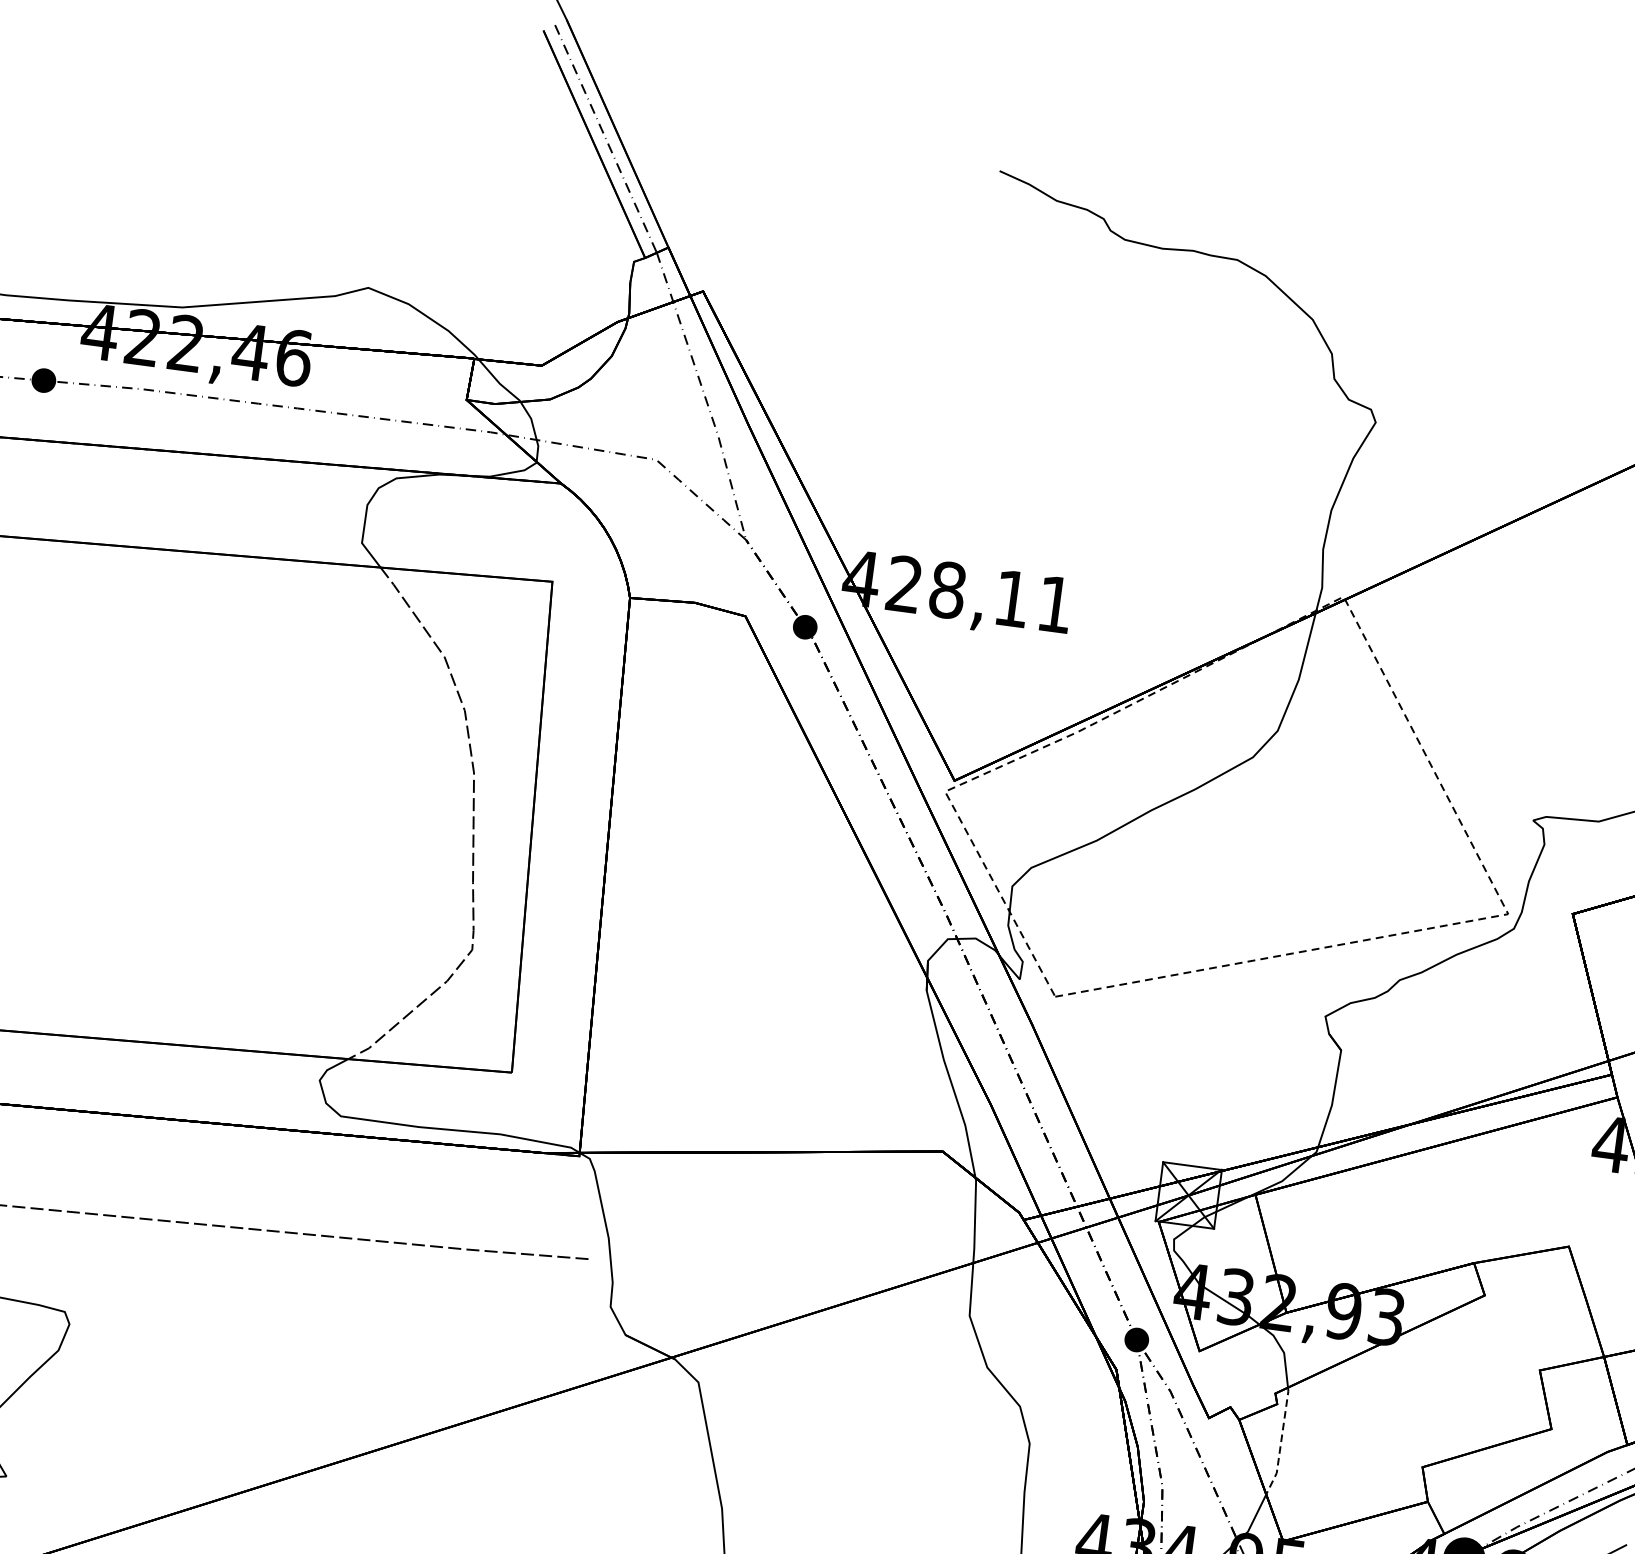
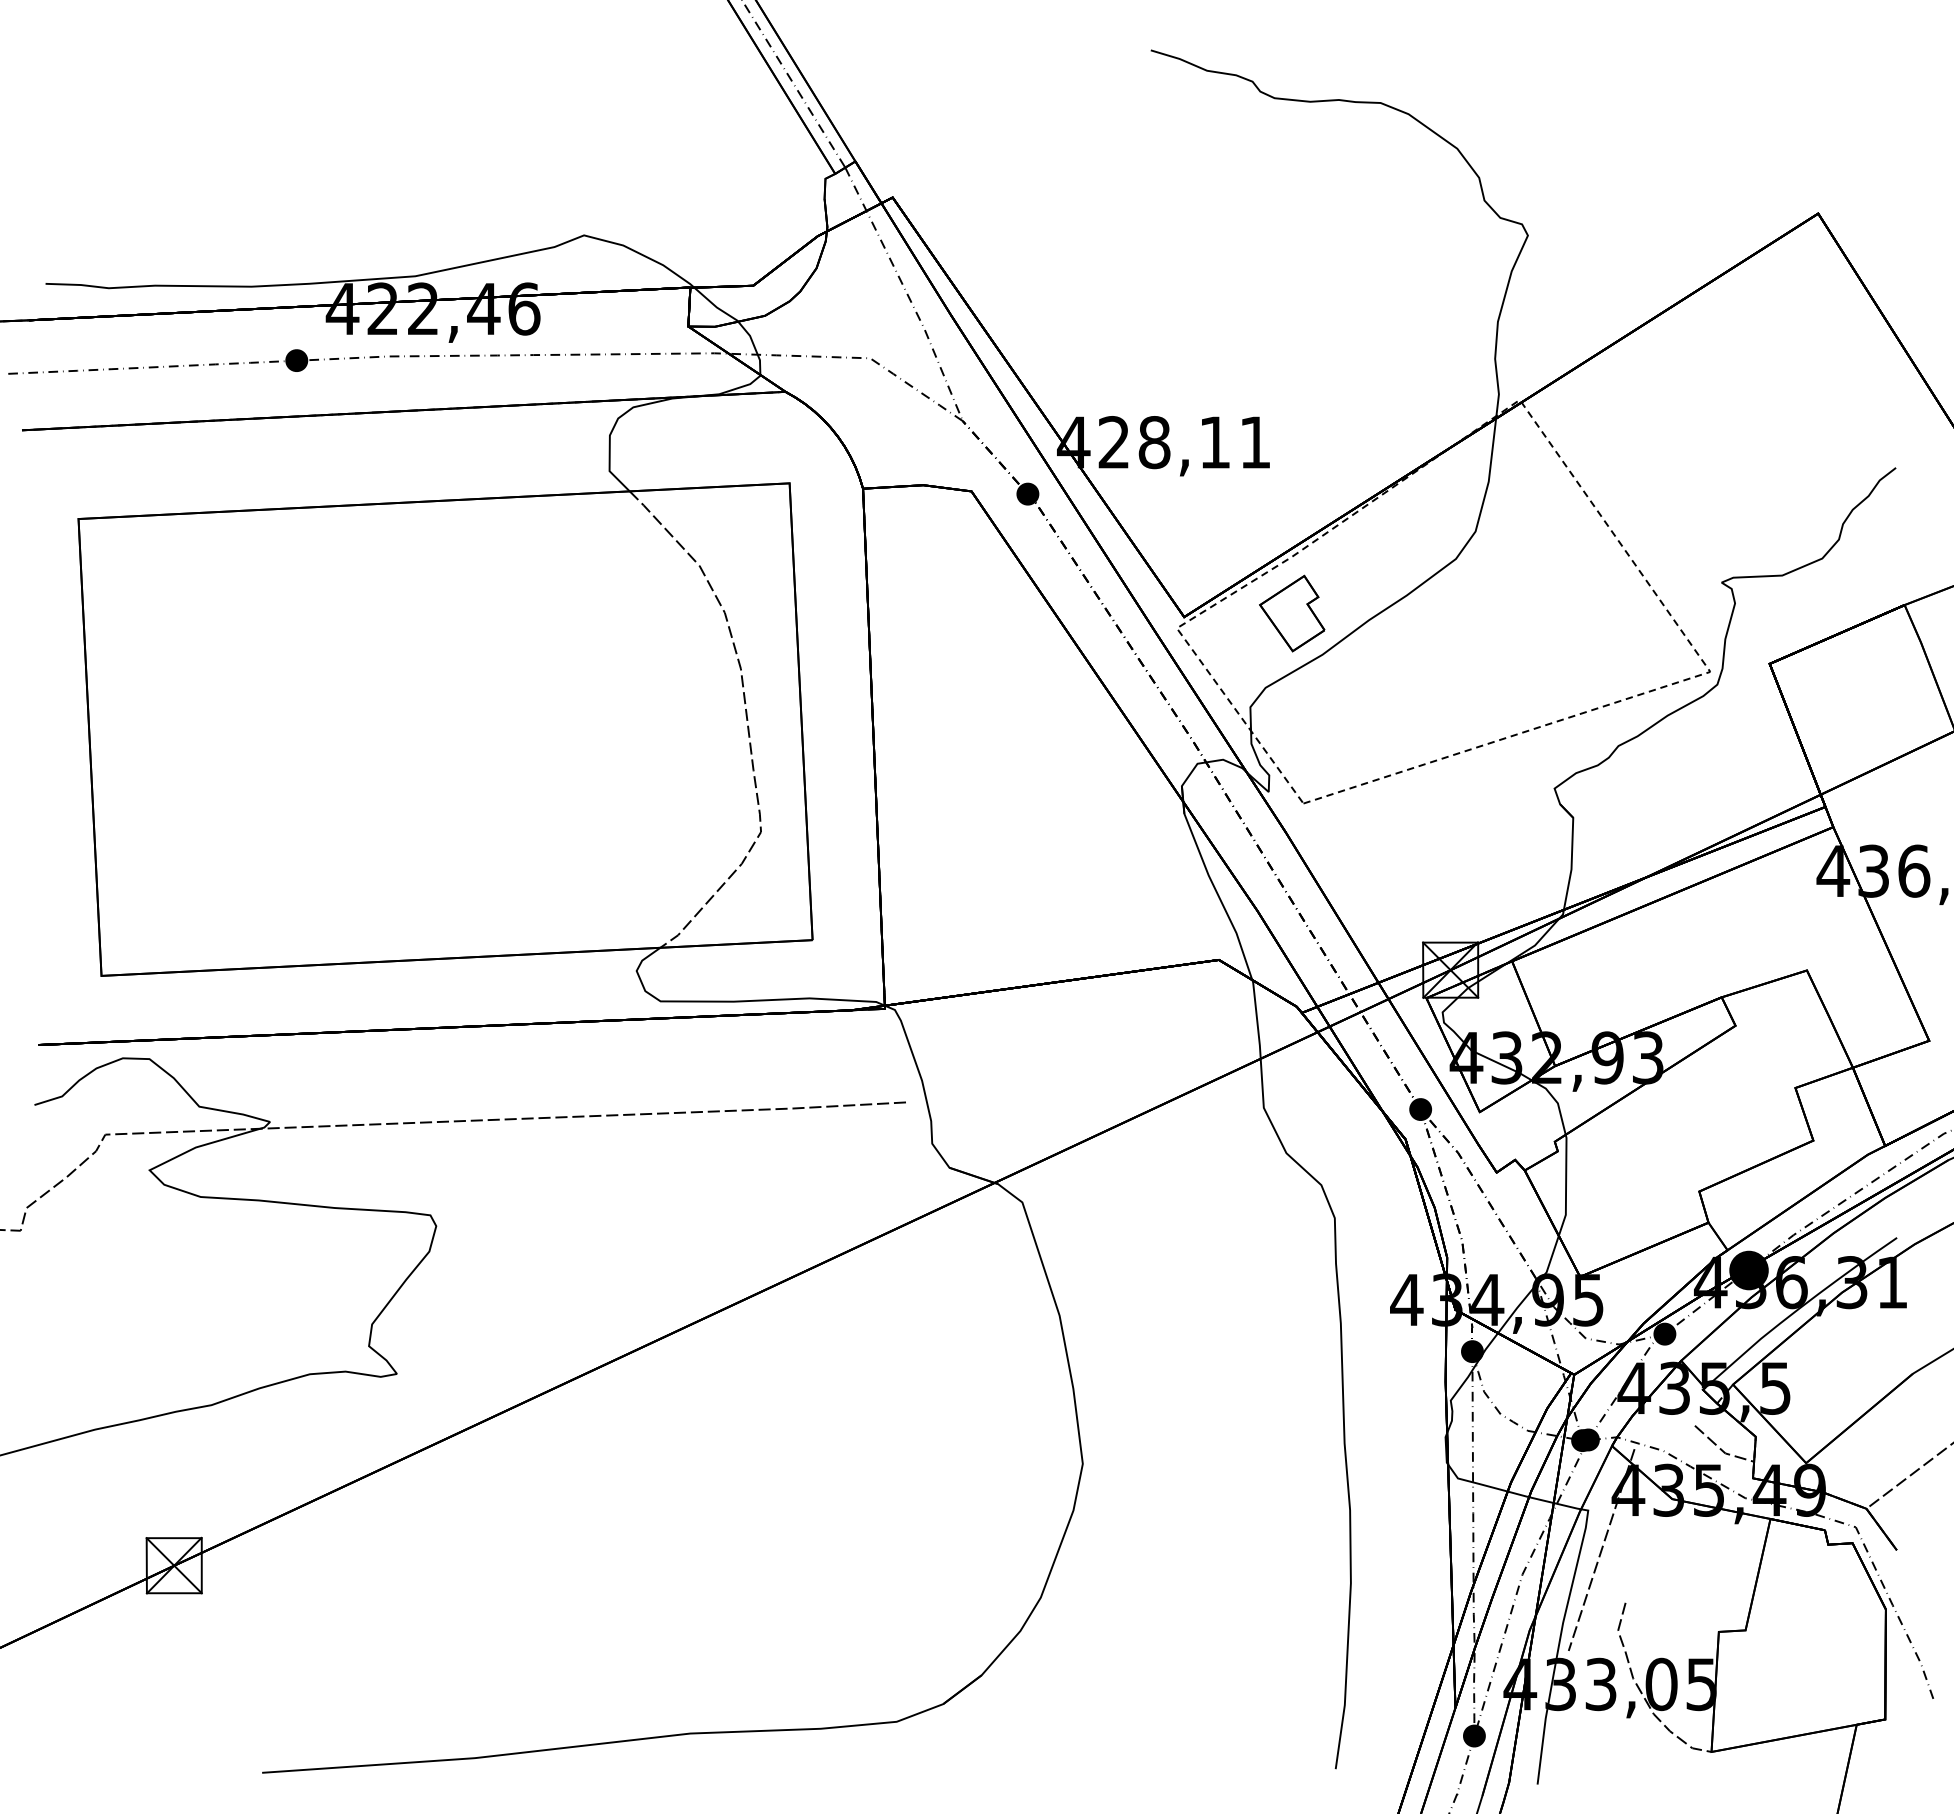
part: (1070, 792) -> (1292, 613), added
line: (1281, 1441) -> (1566, 1185), dashed -> solid

